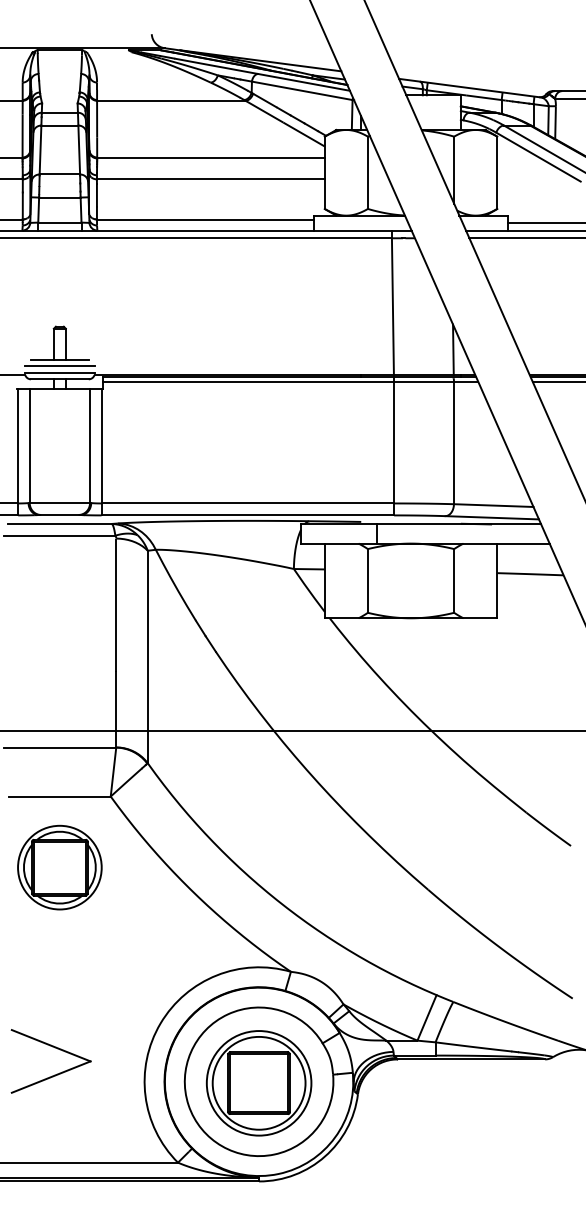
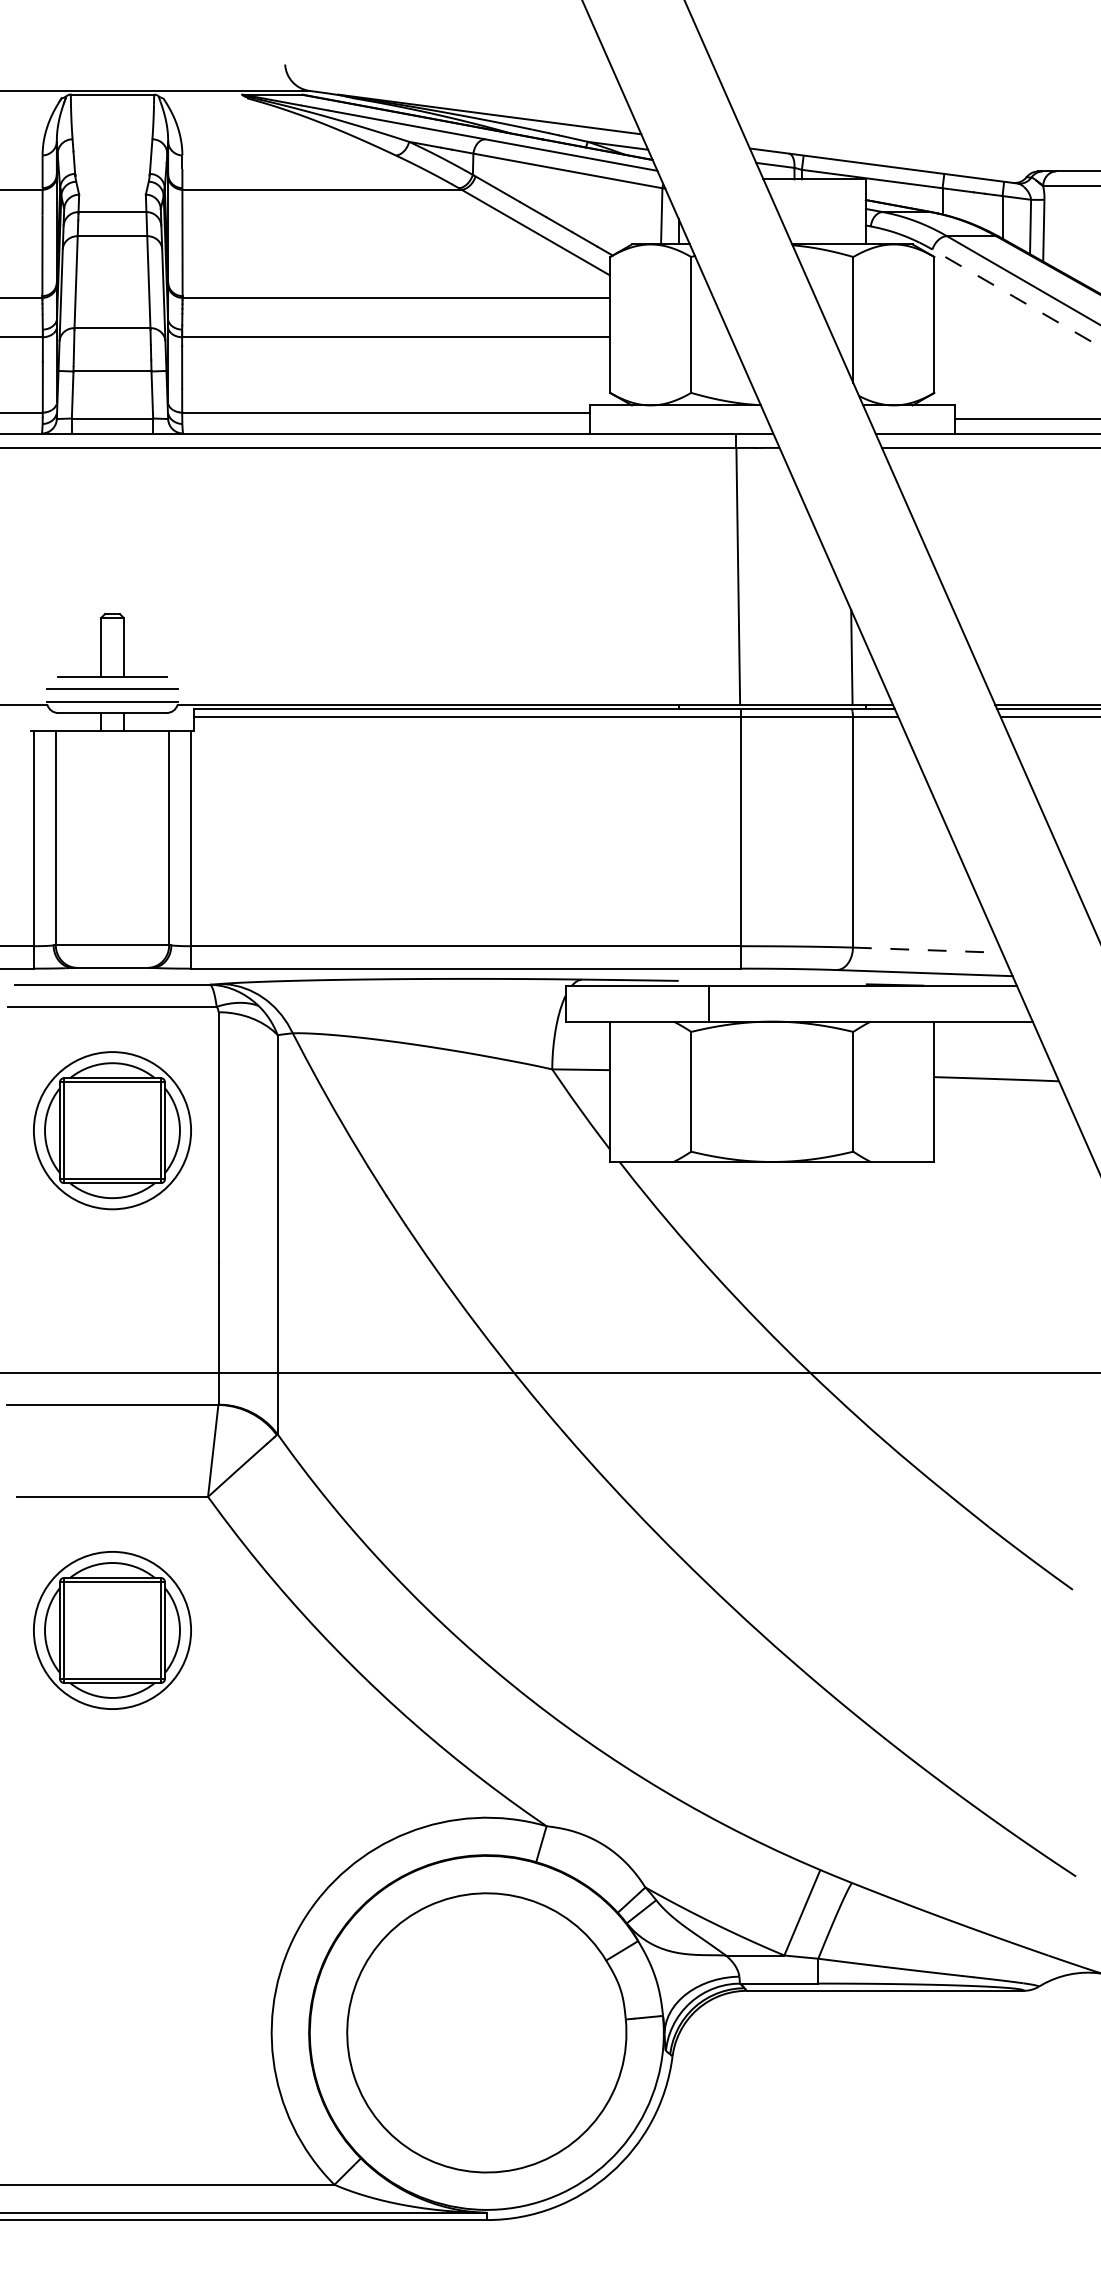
line: (538, 157) -> (1011, 296), solid -> dashed
line: (493, 505) -> (927, 950), solid -> dashed
part: (59, 601) -> (111, 1130), added
part: (54, 1074) -> (102, 2019), removed
part: (258, 1083) -> (485, 2036), removed

